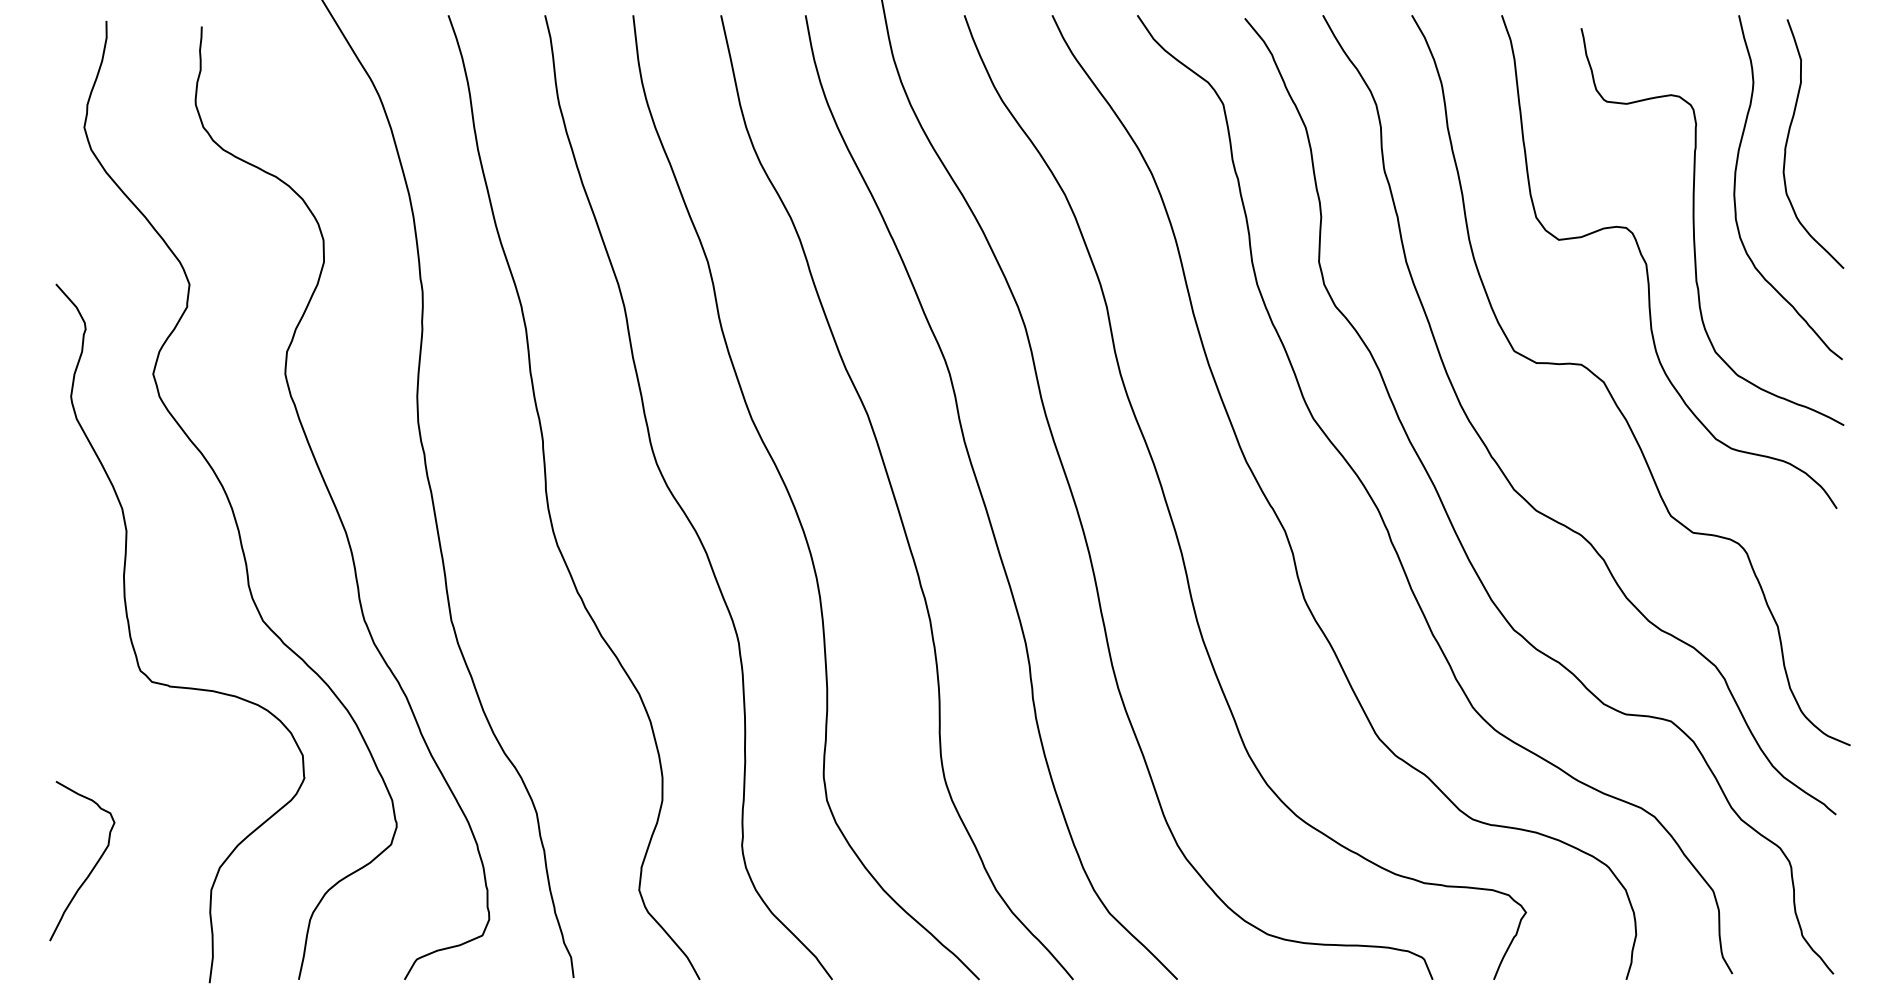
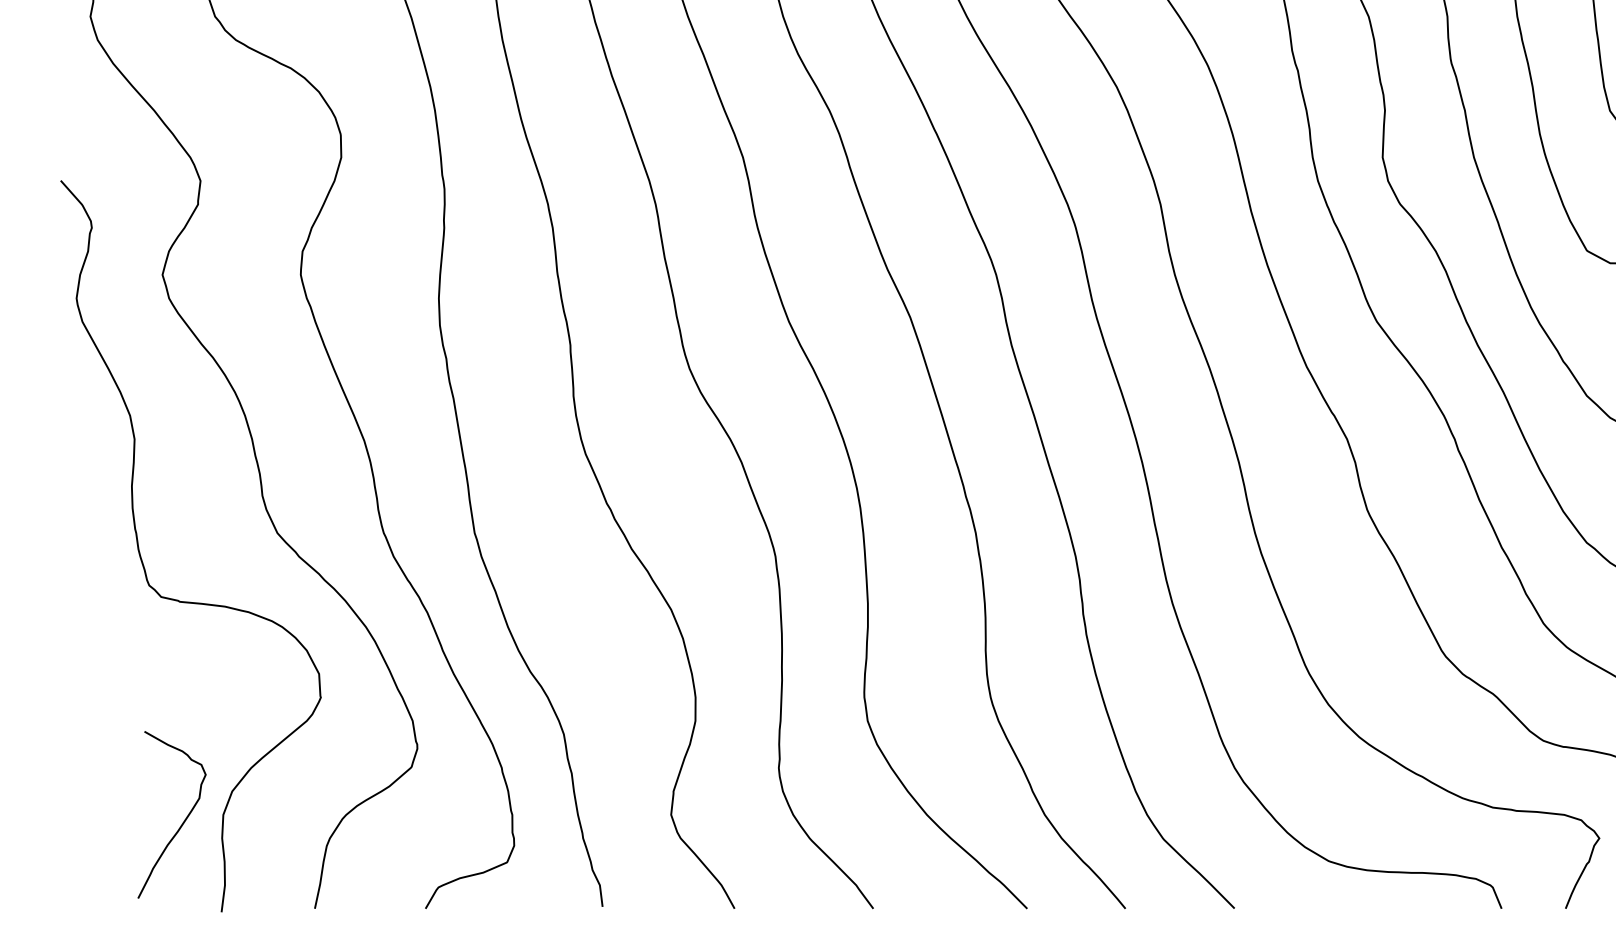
curve: (91, 869) -> (181, 823), moved

